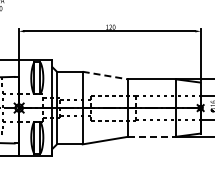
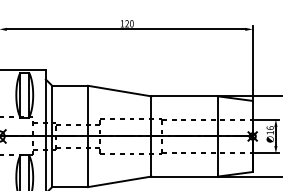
line: (105, 75) -> (119, 91), dashed -> solid
line: (151, 136) -> (184, 176), dashed -> solid

